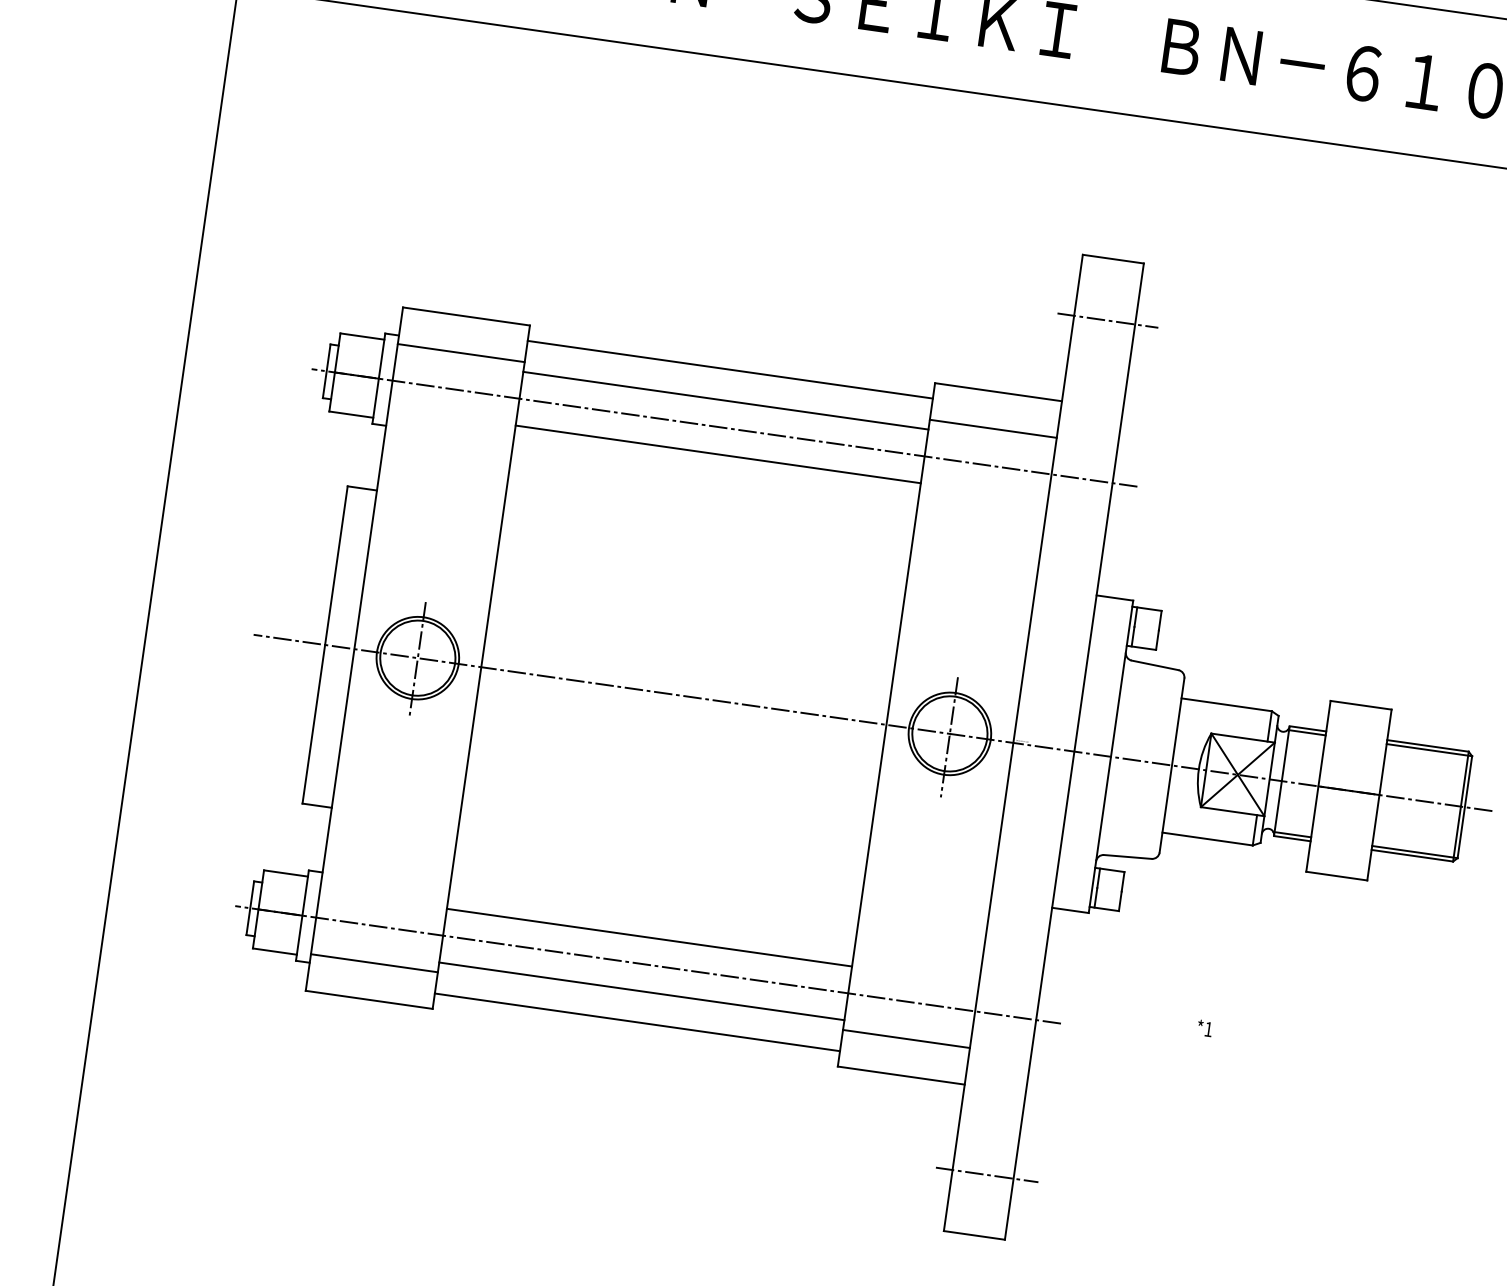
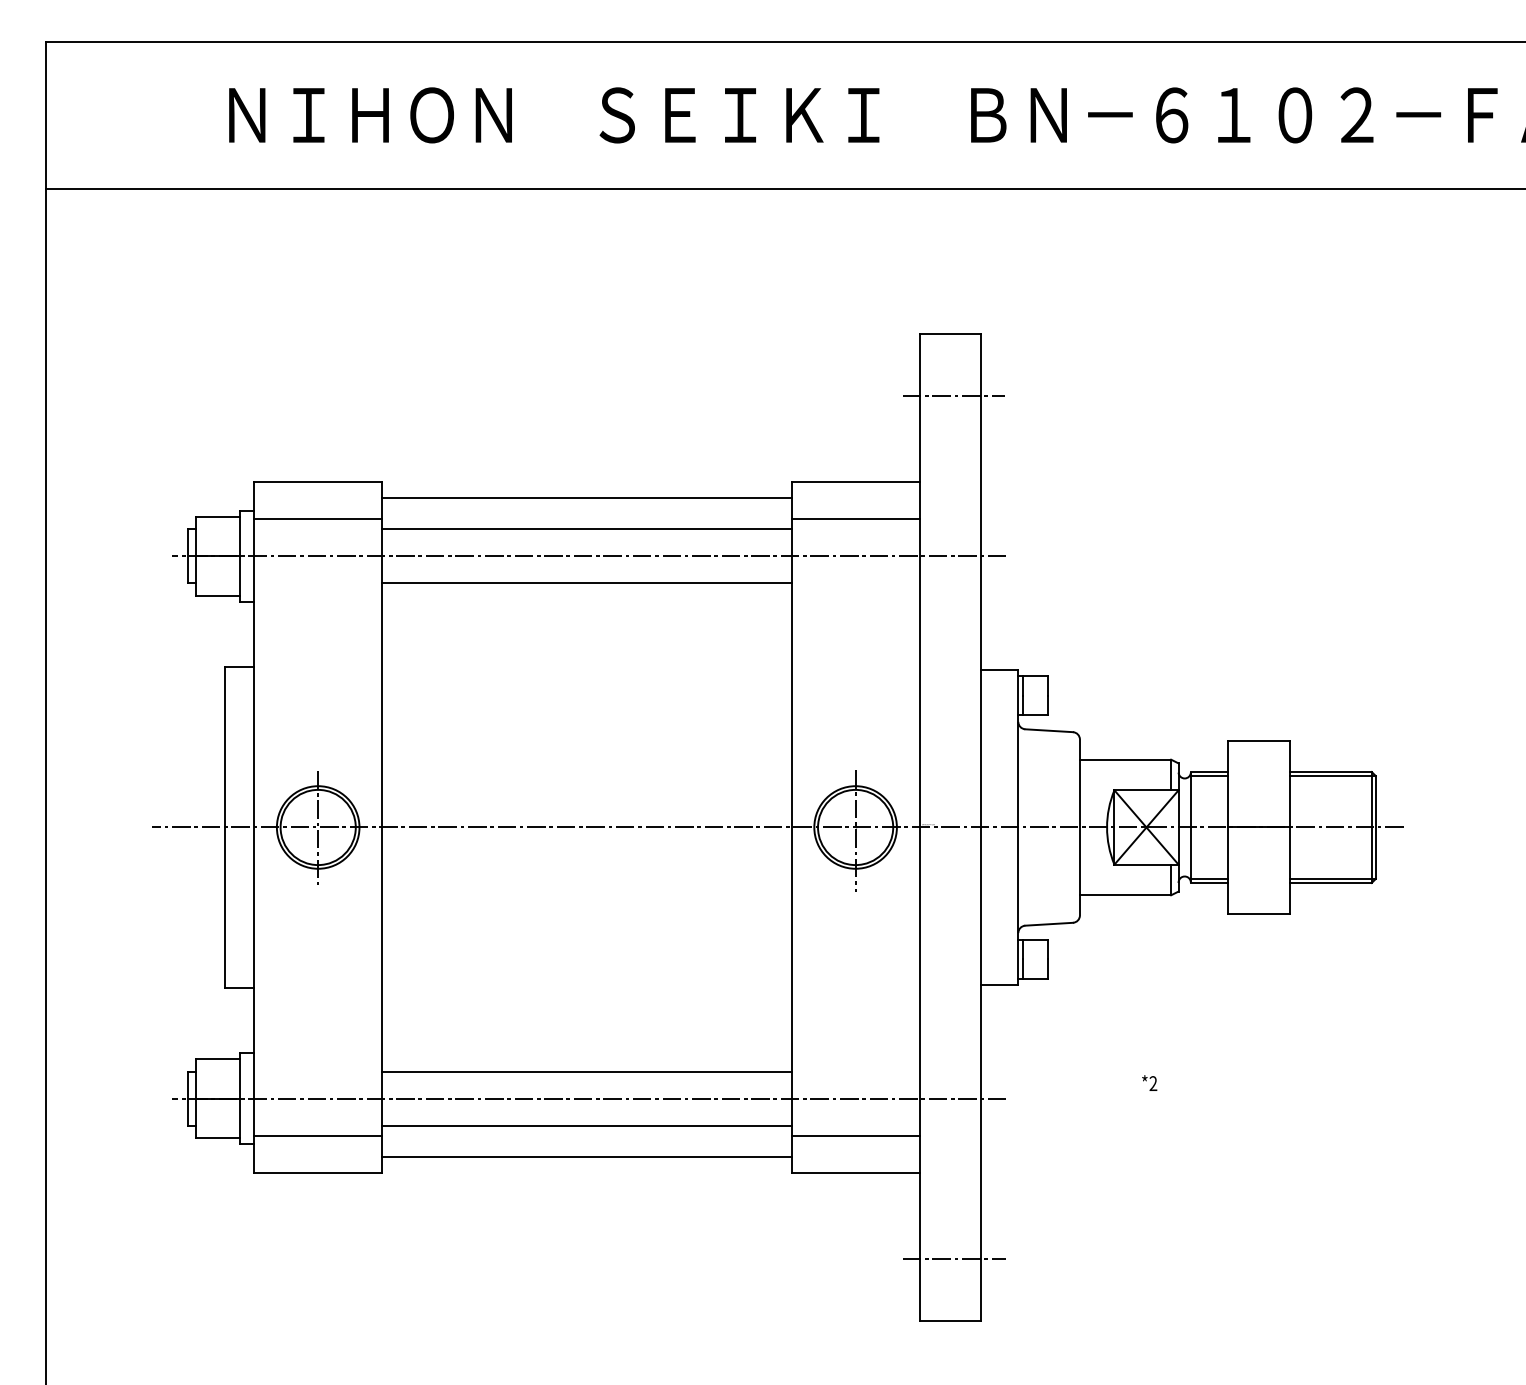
text: (1208, 1029) -> (1153, 1083), *1 -> *2

